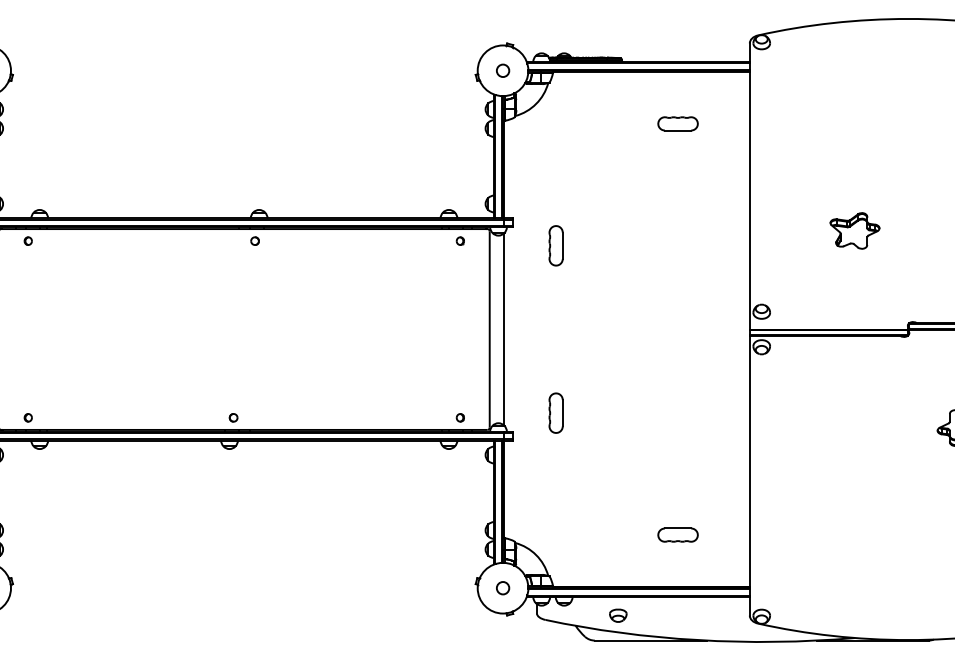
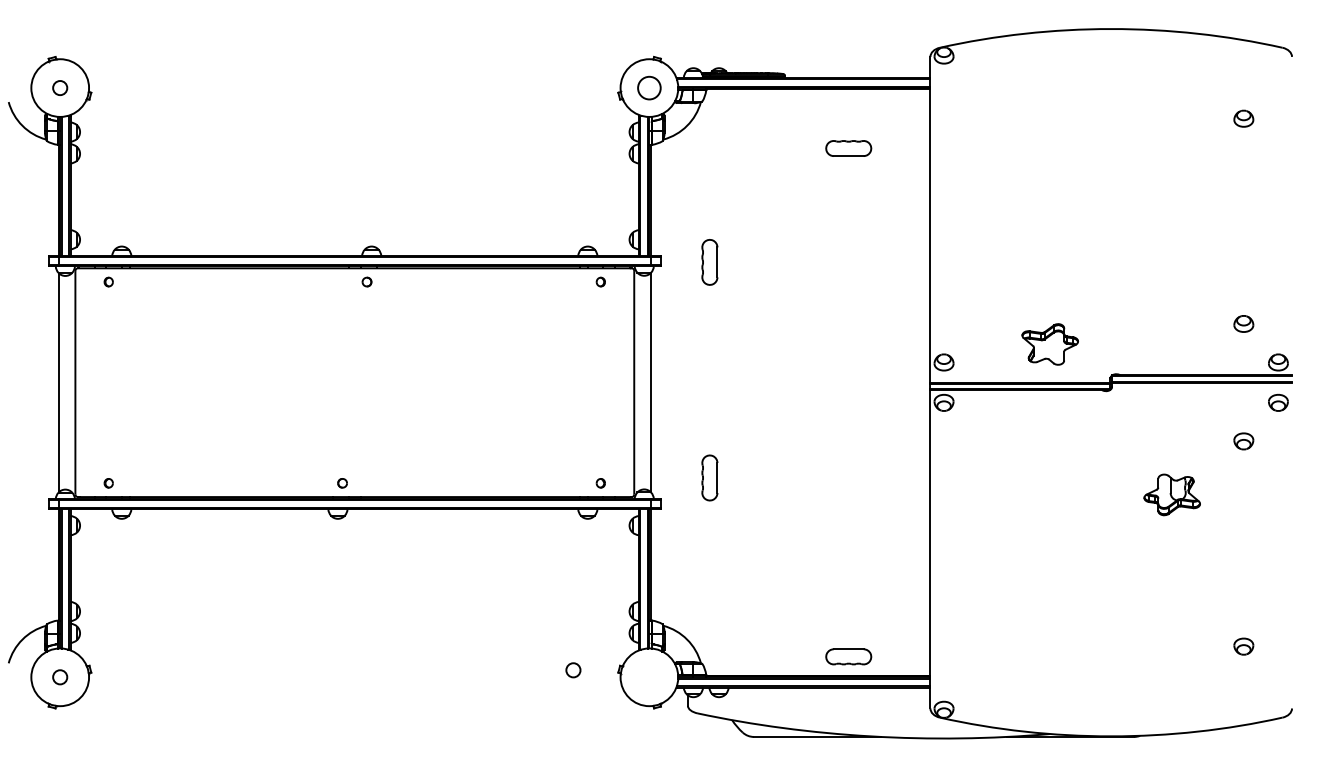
circle: (503, 70) -> (649, 87), size x1.6
part: (854, 230) -> (1049, 344), moved
part: (555, 245) -> (709, 262), moved
part: (677, 534) -> (848, 656), moved
circle: (503, 588) -> (573, 670), moved
part: (618, 615) -> (780, 708), removed

